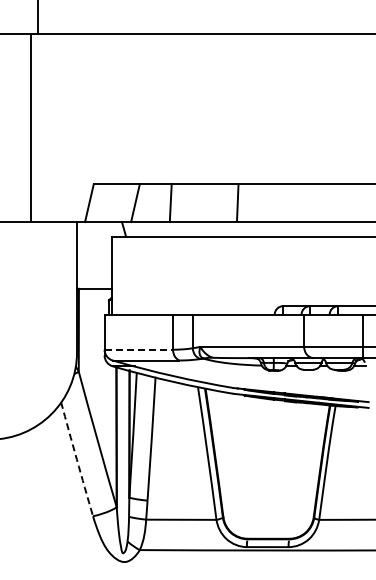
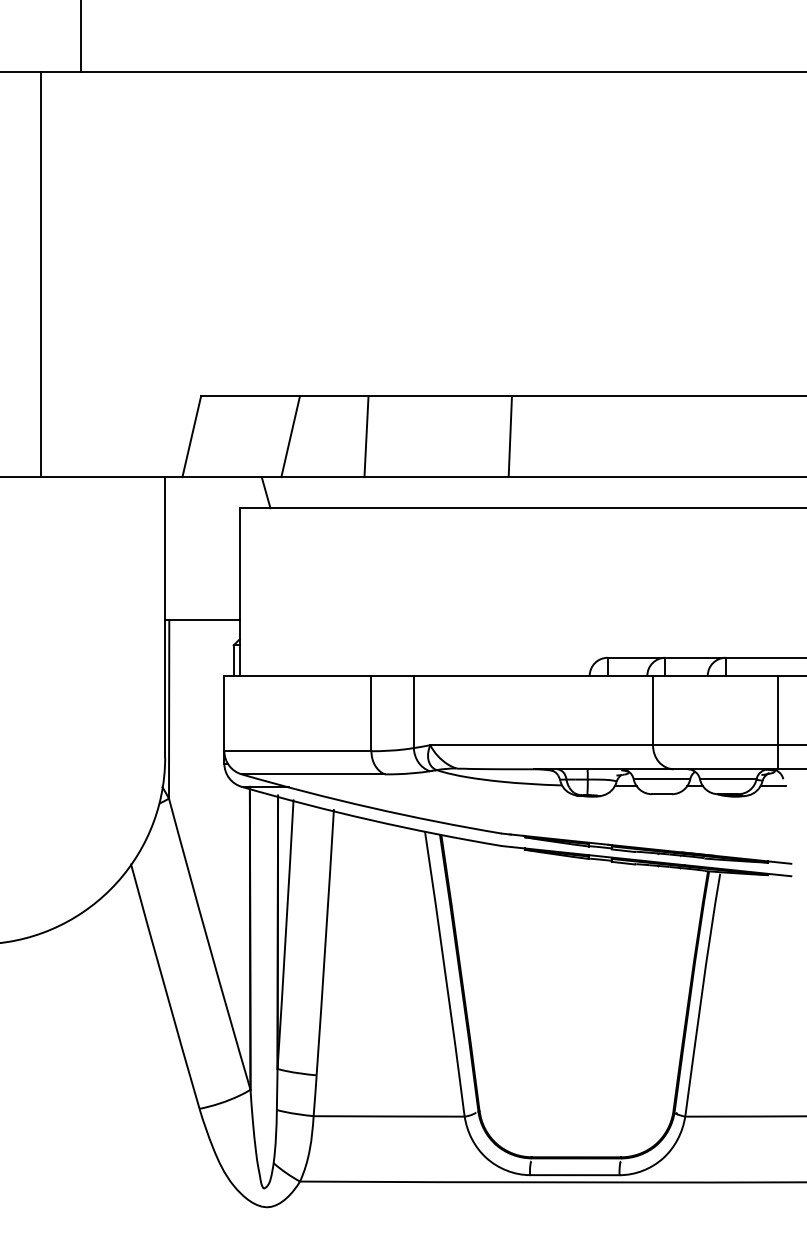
line: (31, 127) -> (41, 274), moved
line: (139, 349) -> (299, 750), dashed -> solid
arc: (76, 459) -> (164, 987), dashed -> solid

